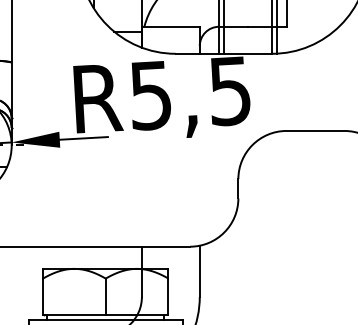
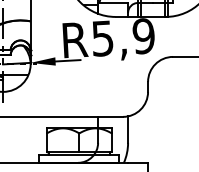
text: (229, 91) -> (143, 36), R5,5 -> R5,9

